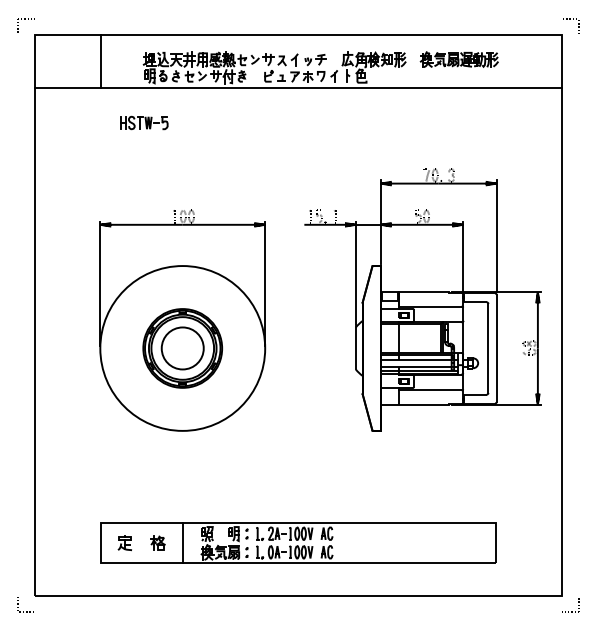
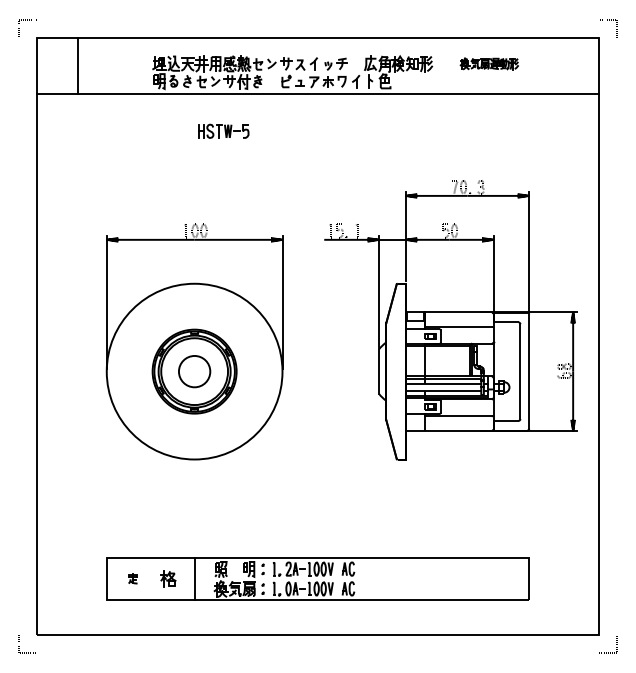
part: (459, 59) -> (489, 63), size x0.7
line: (101, 61) -> (78, 65), moved
part: (144, 122) -> (223, 130), moved
circle: (182, 348) -> (194, 371), size x0.7
part: (124, 542) -> (132, 578), size x0.6

